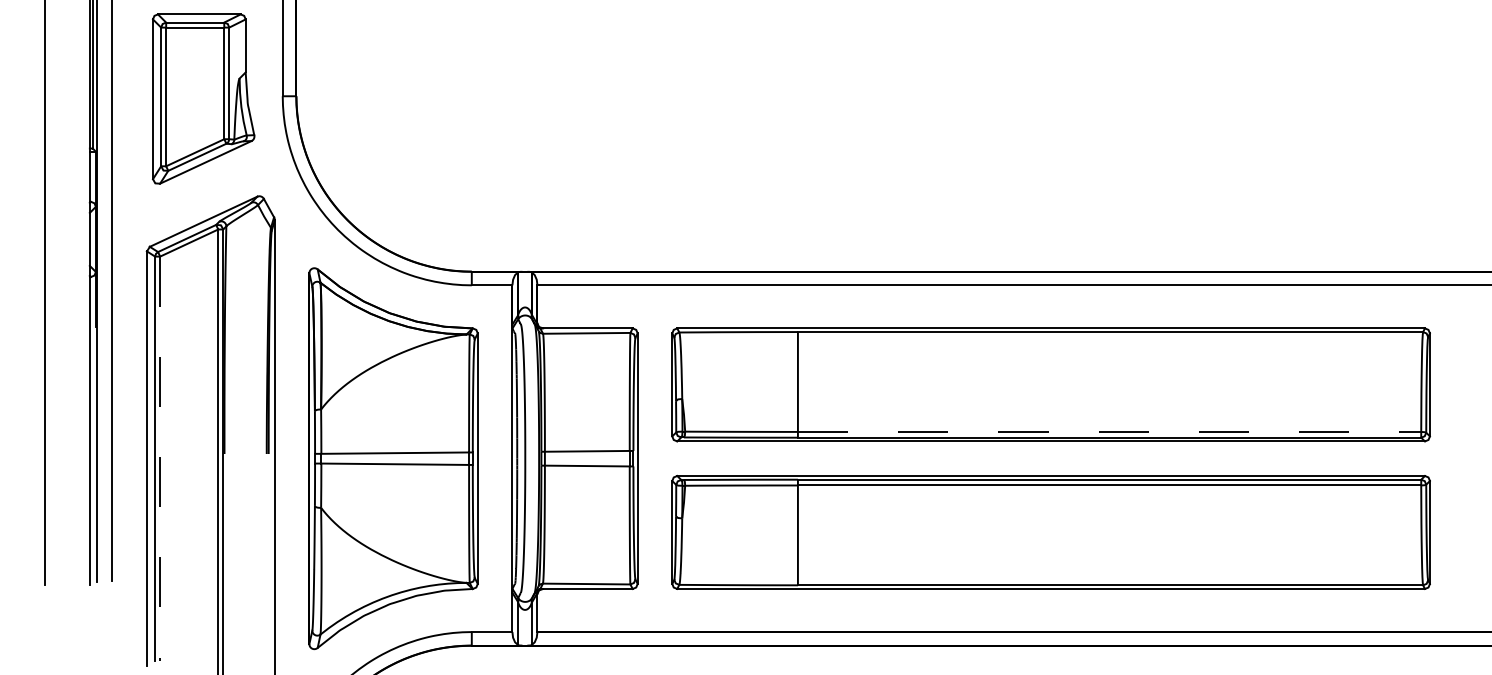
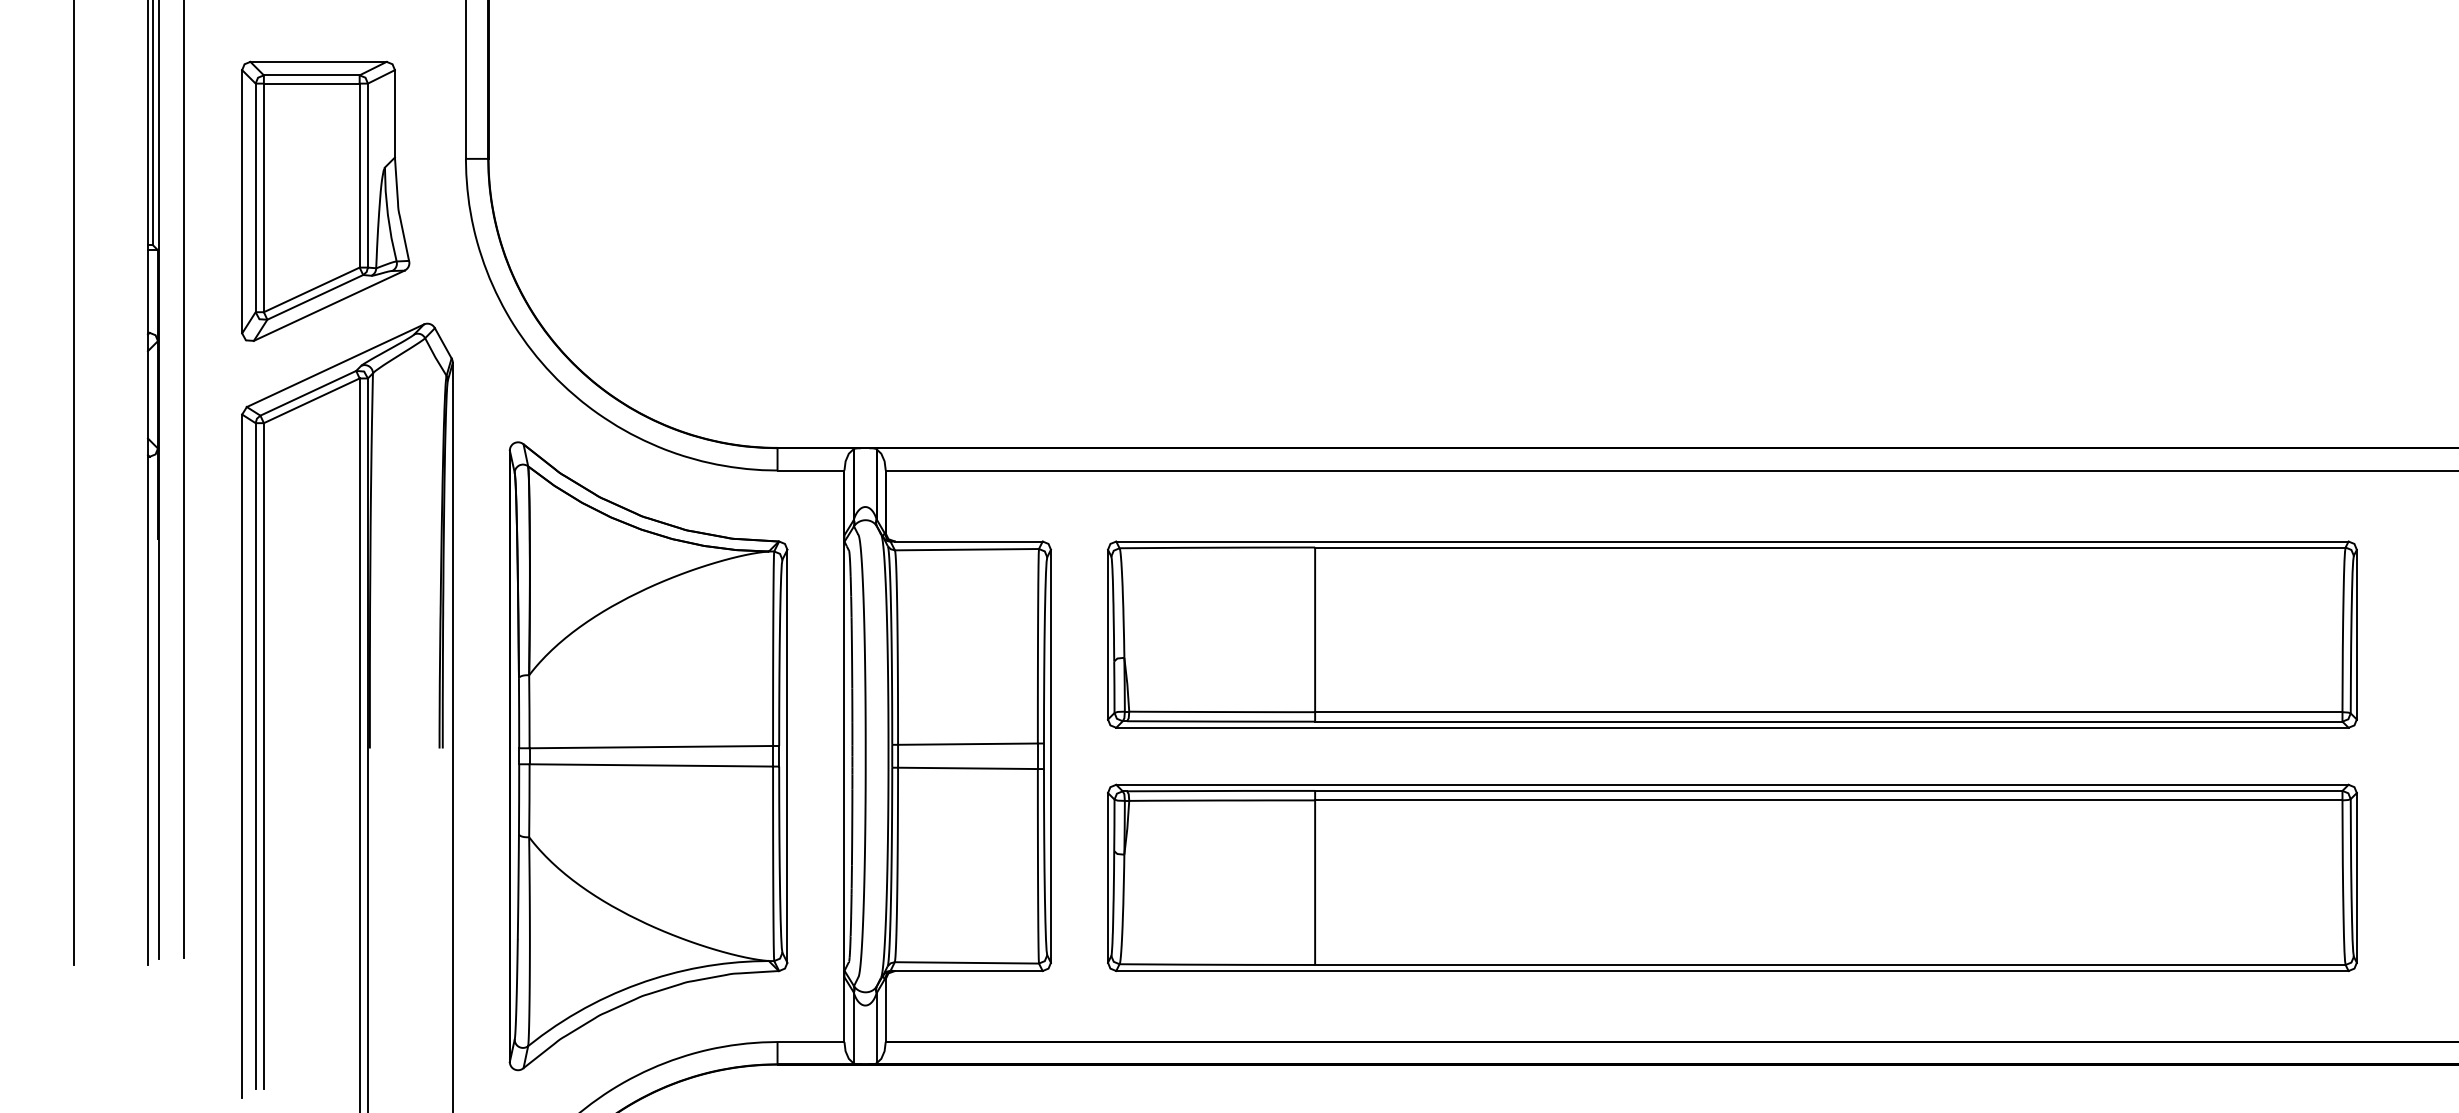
part: (203, 98) -> (325, 200), moved
line: (1109, 431) -> (1828, 711), dashed -> solid
line: (160, 459) -> (264, 757), dashed -> solid

